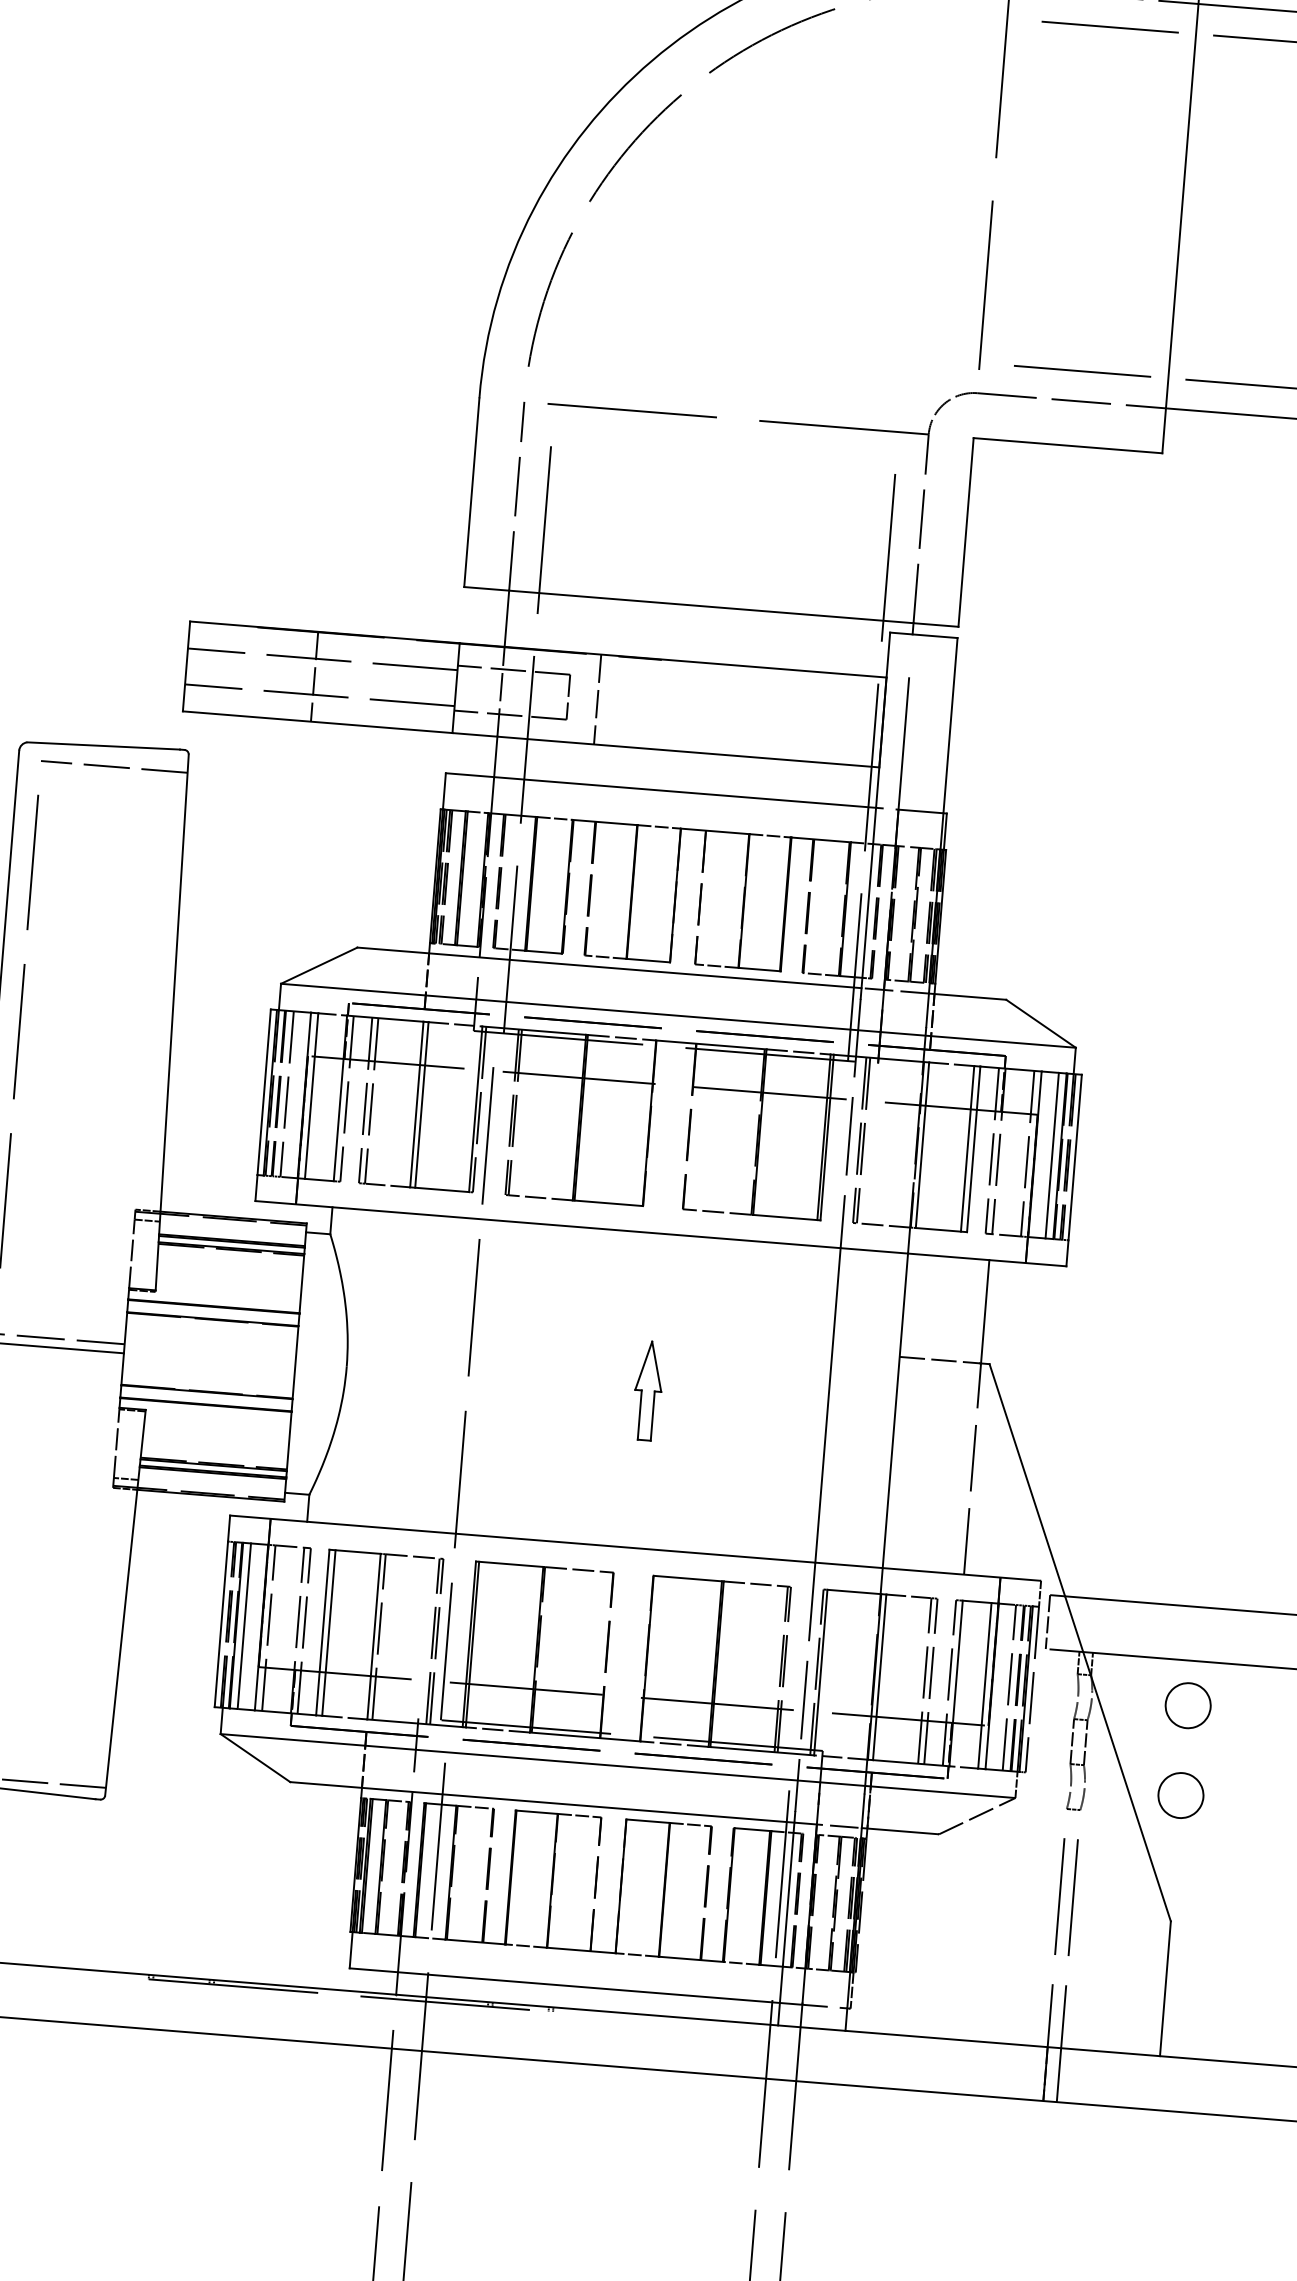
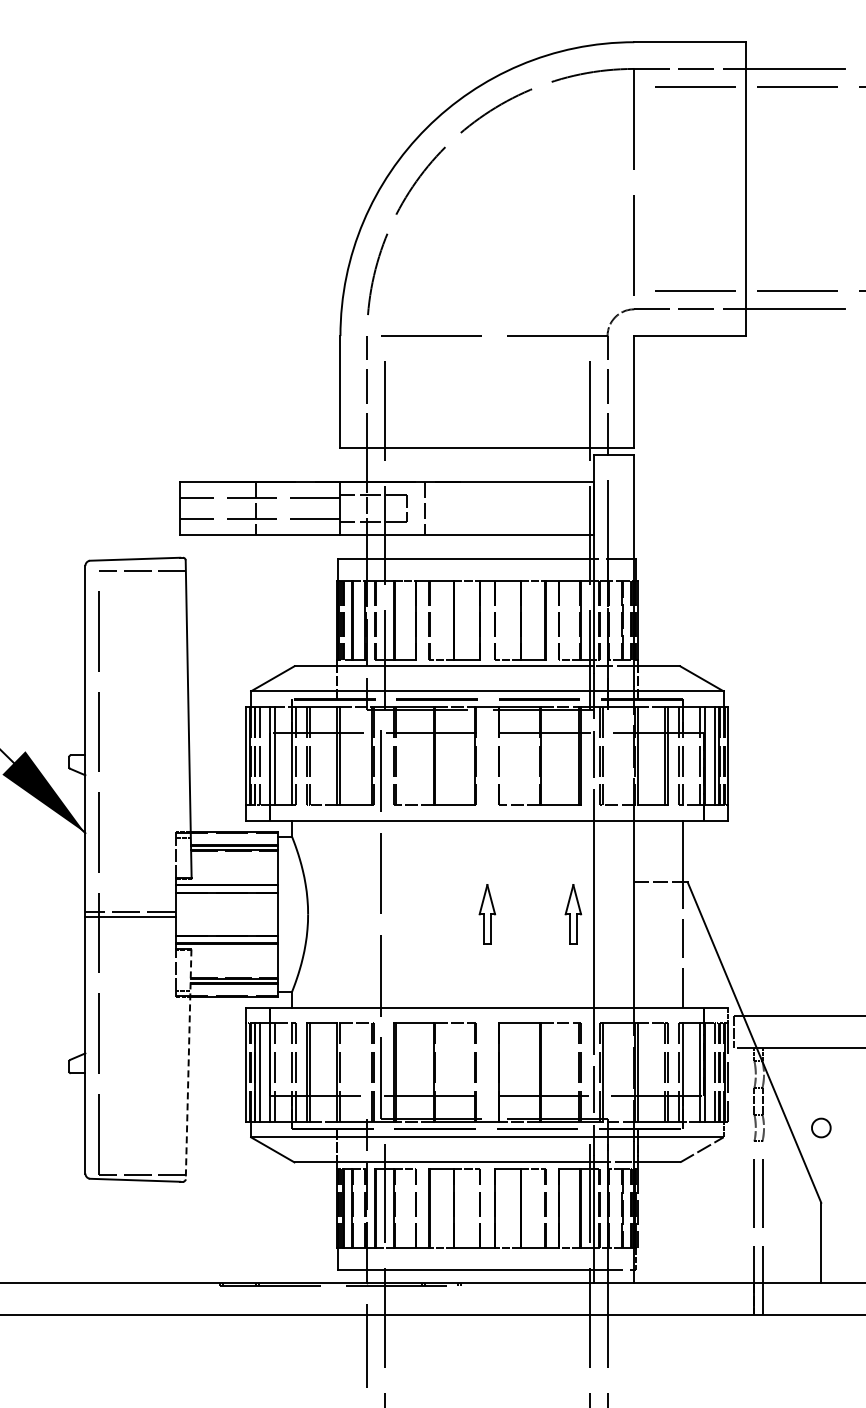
part: (793, 1402) -> (573, 914), added
line: (125, 1603) -> (188, 1064), solid -> dashed
part: (1188, 1705) -> (821, 1074), removed
part: (1181, 1794) -> (821, 1127), size x0.7

